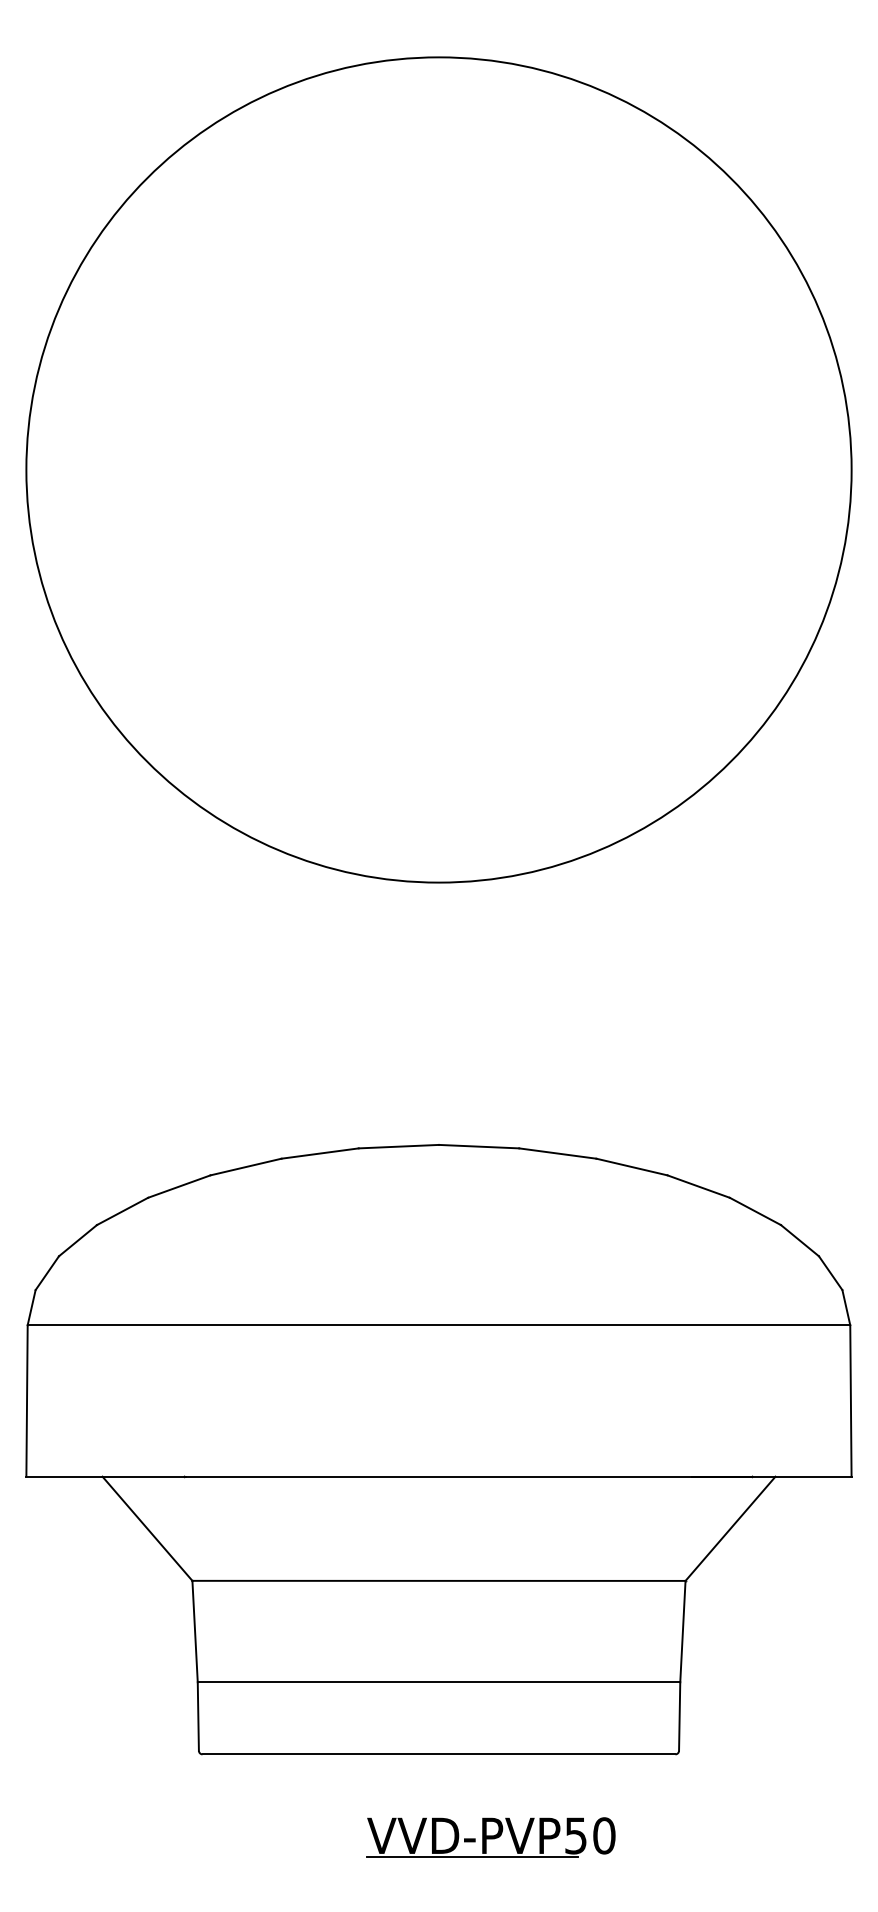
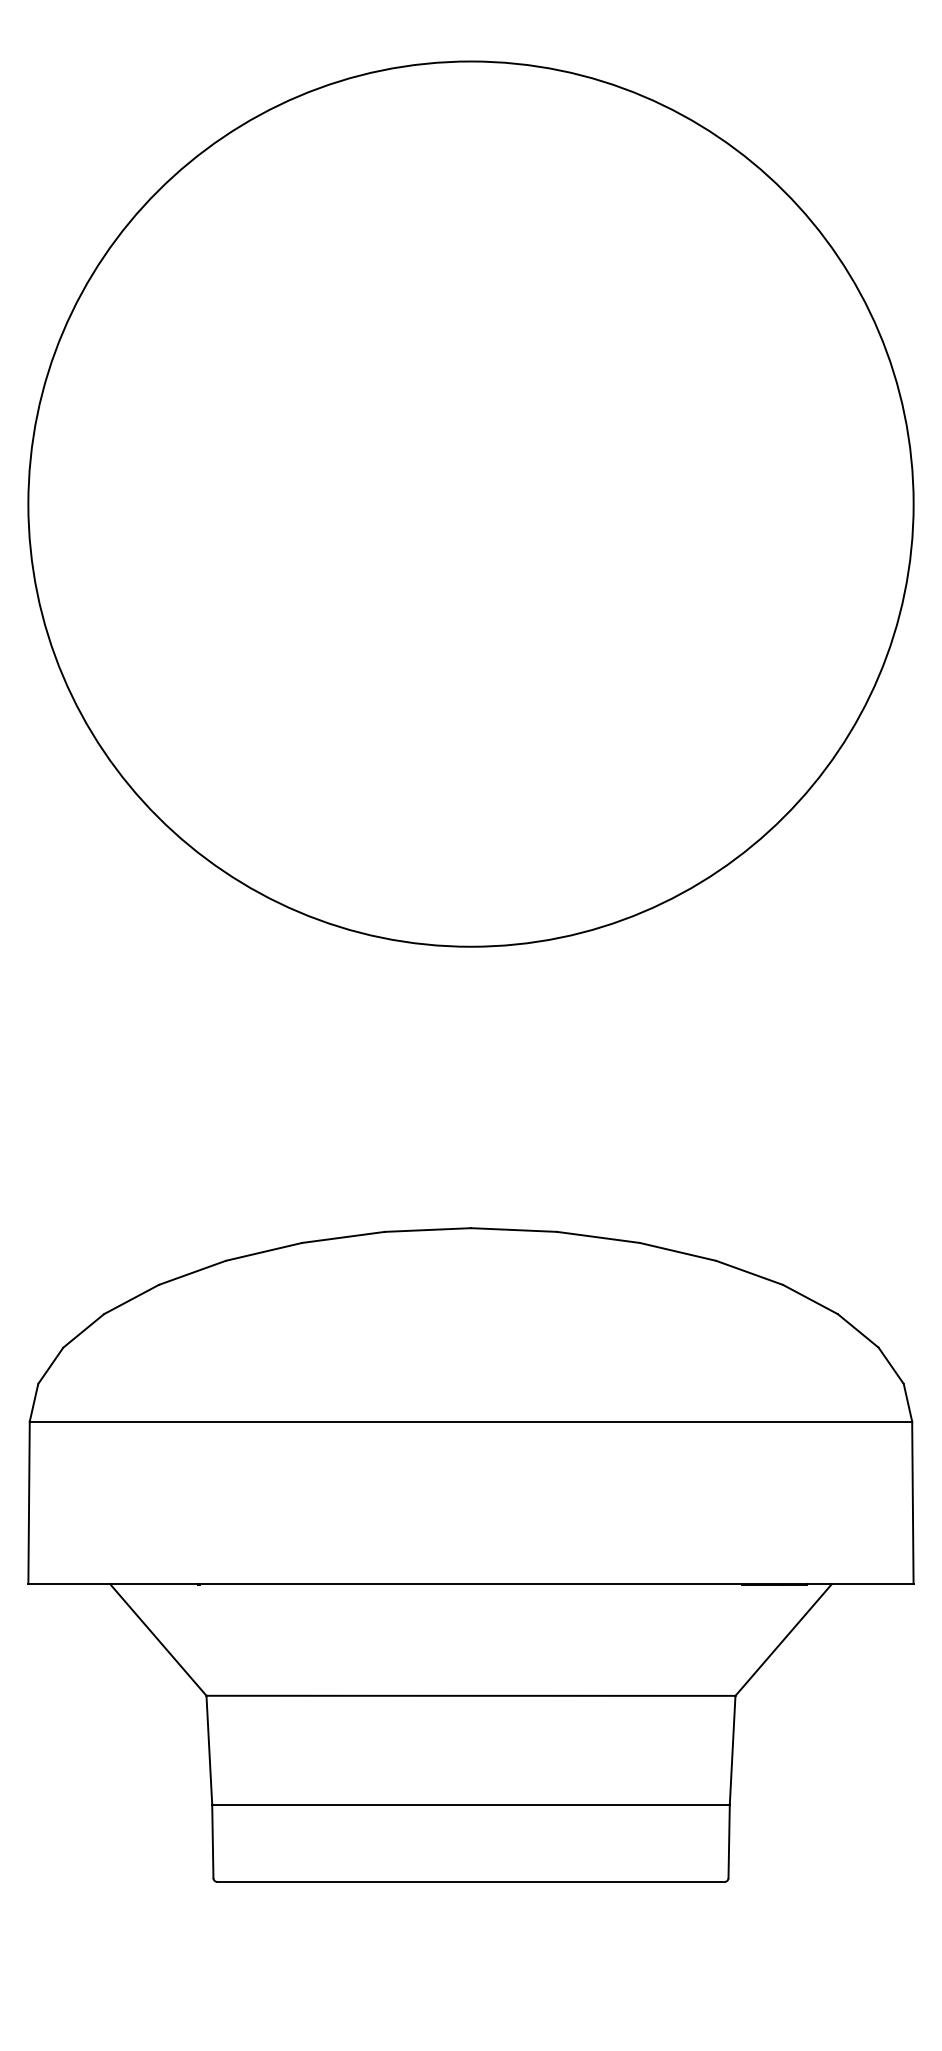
part: (490, 1836) -> (526, 1970), removed

